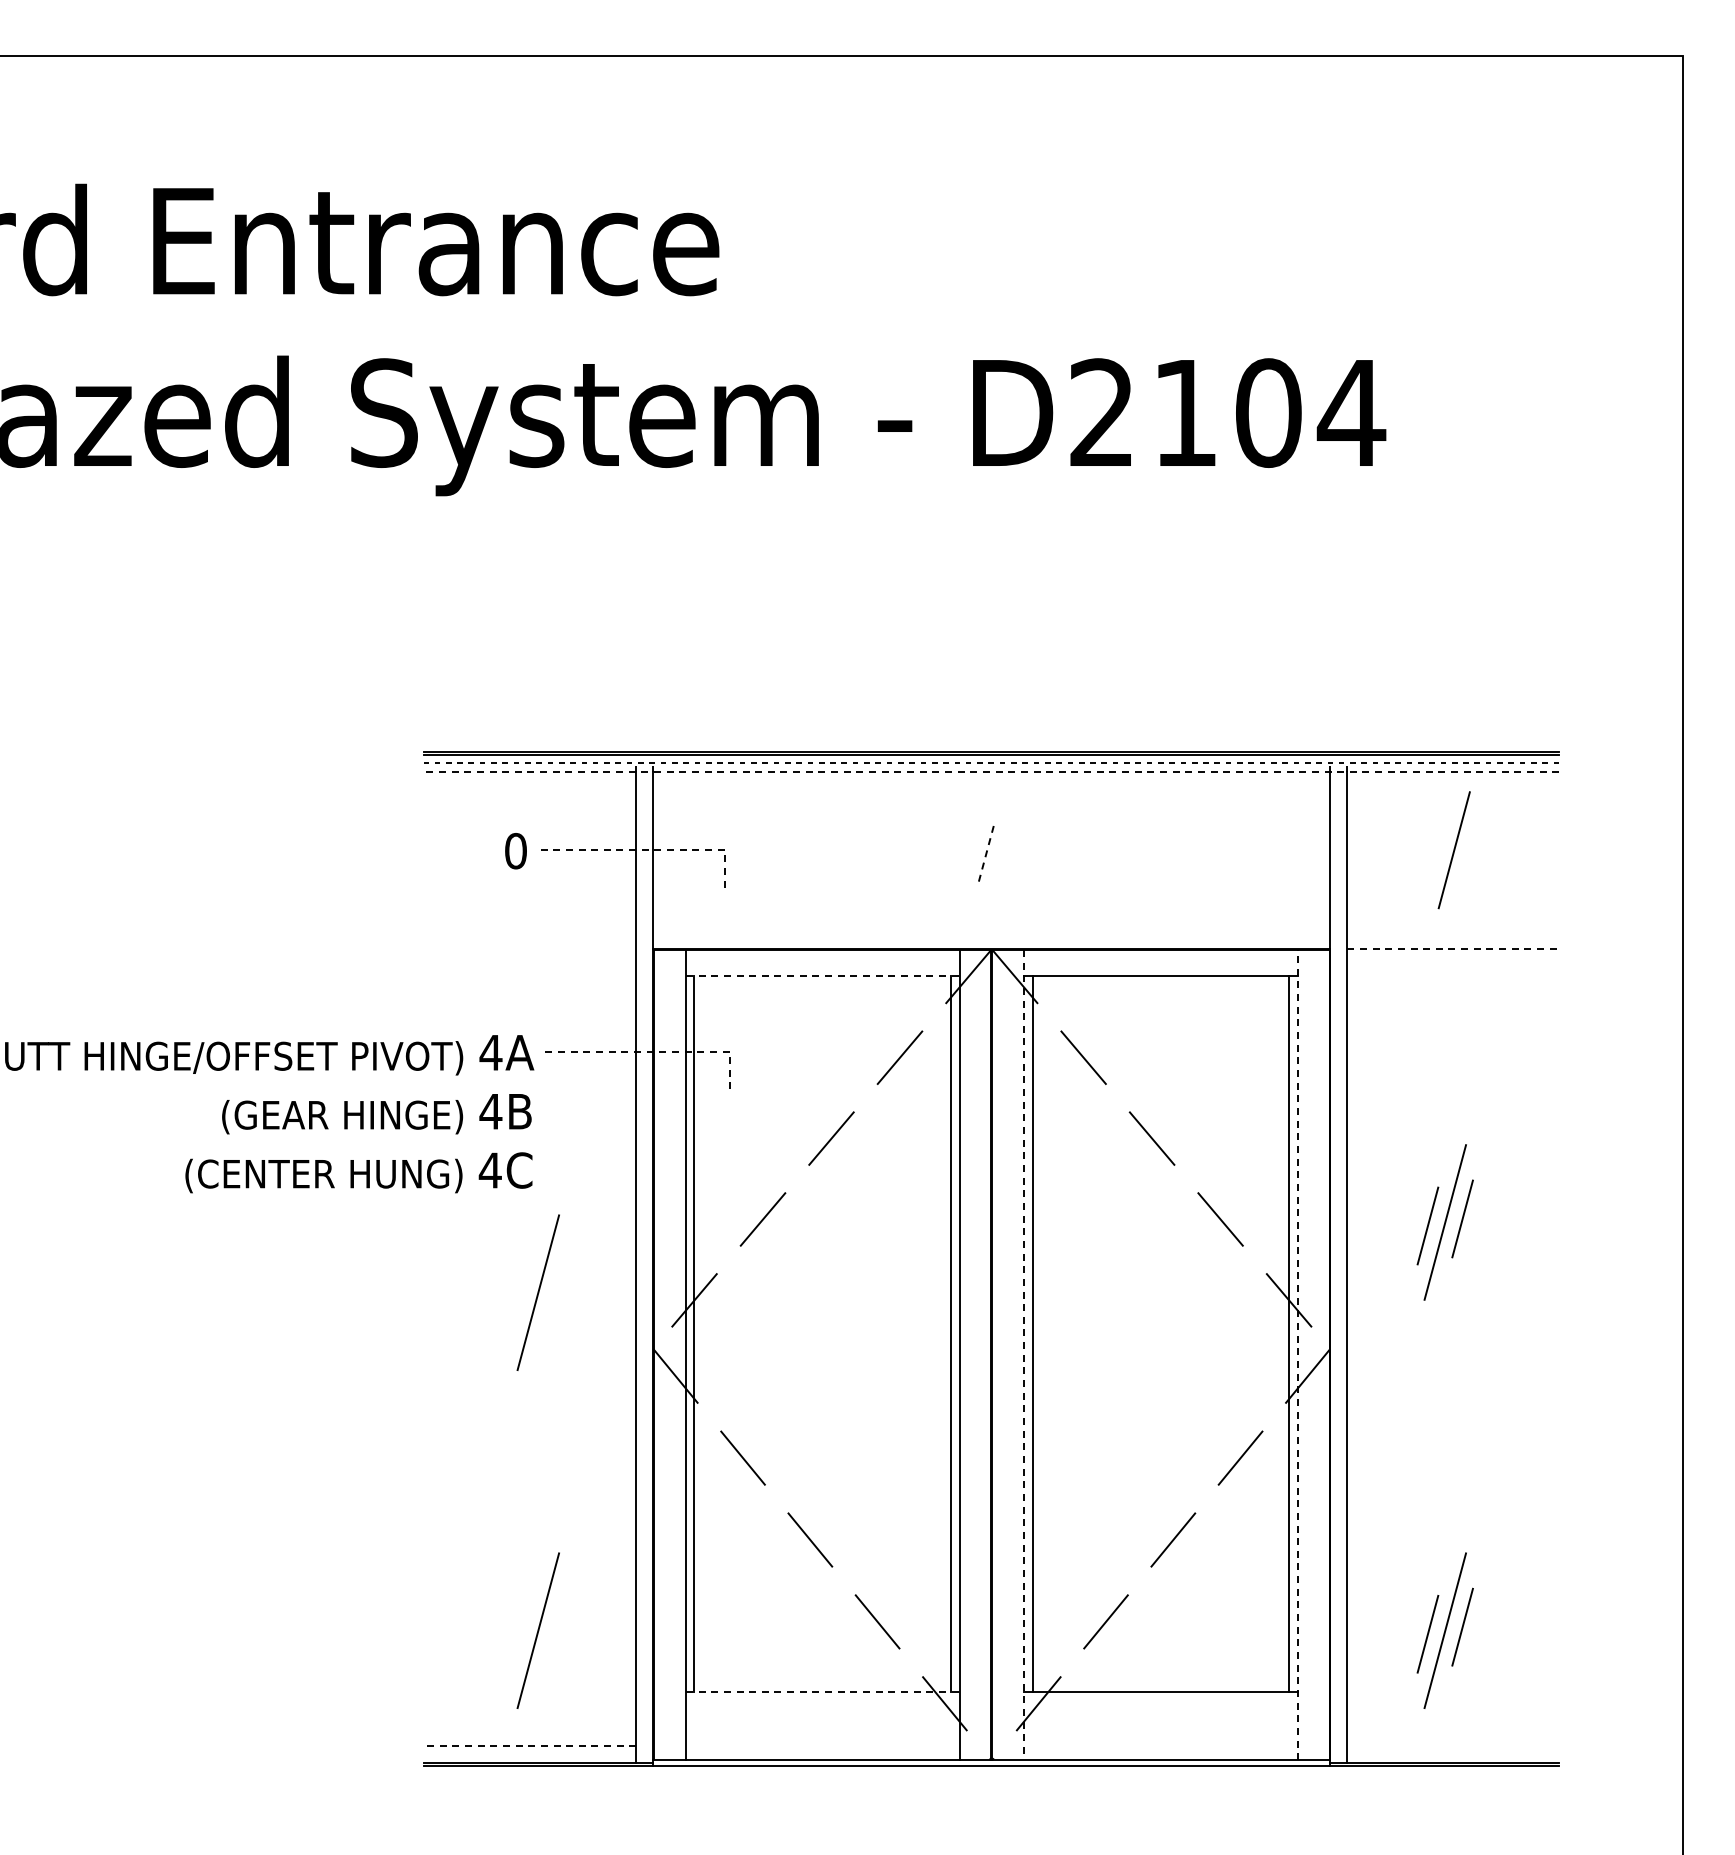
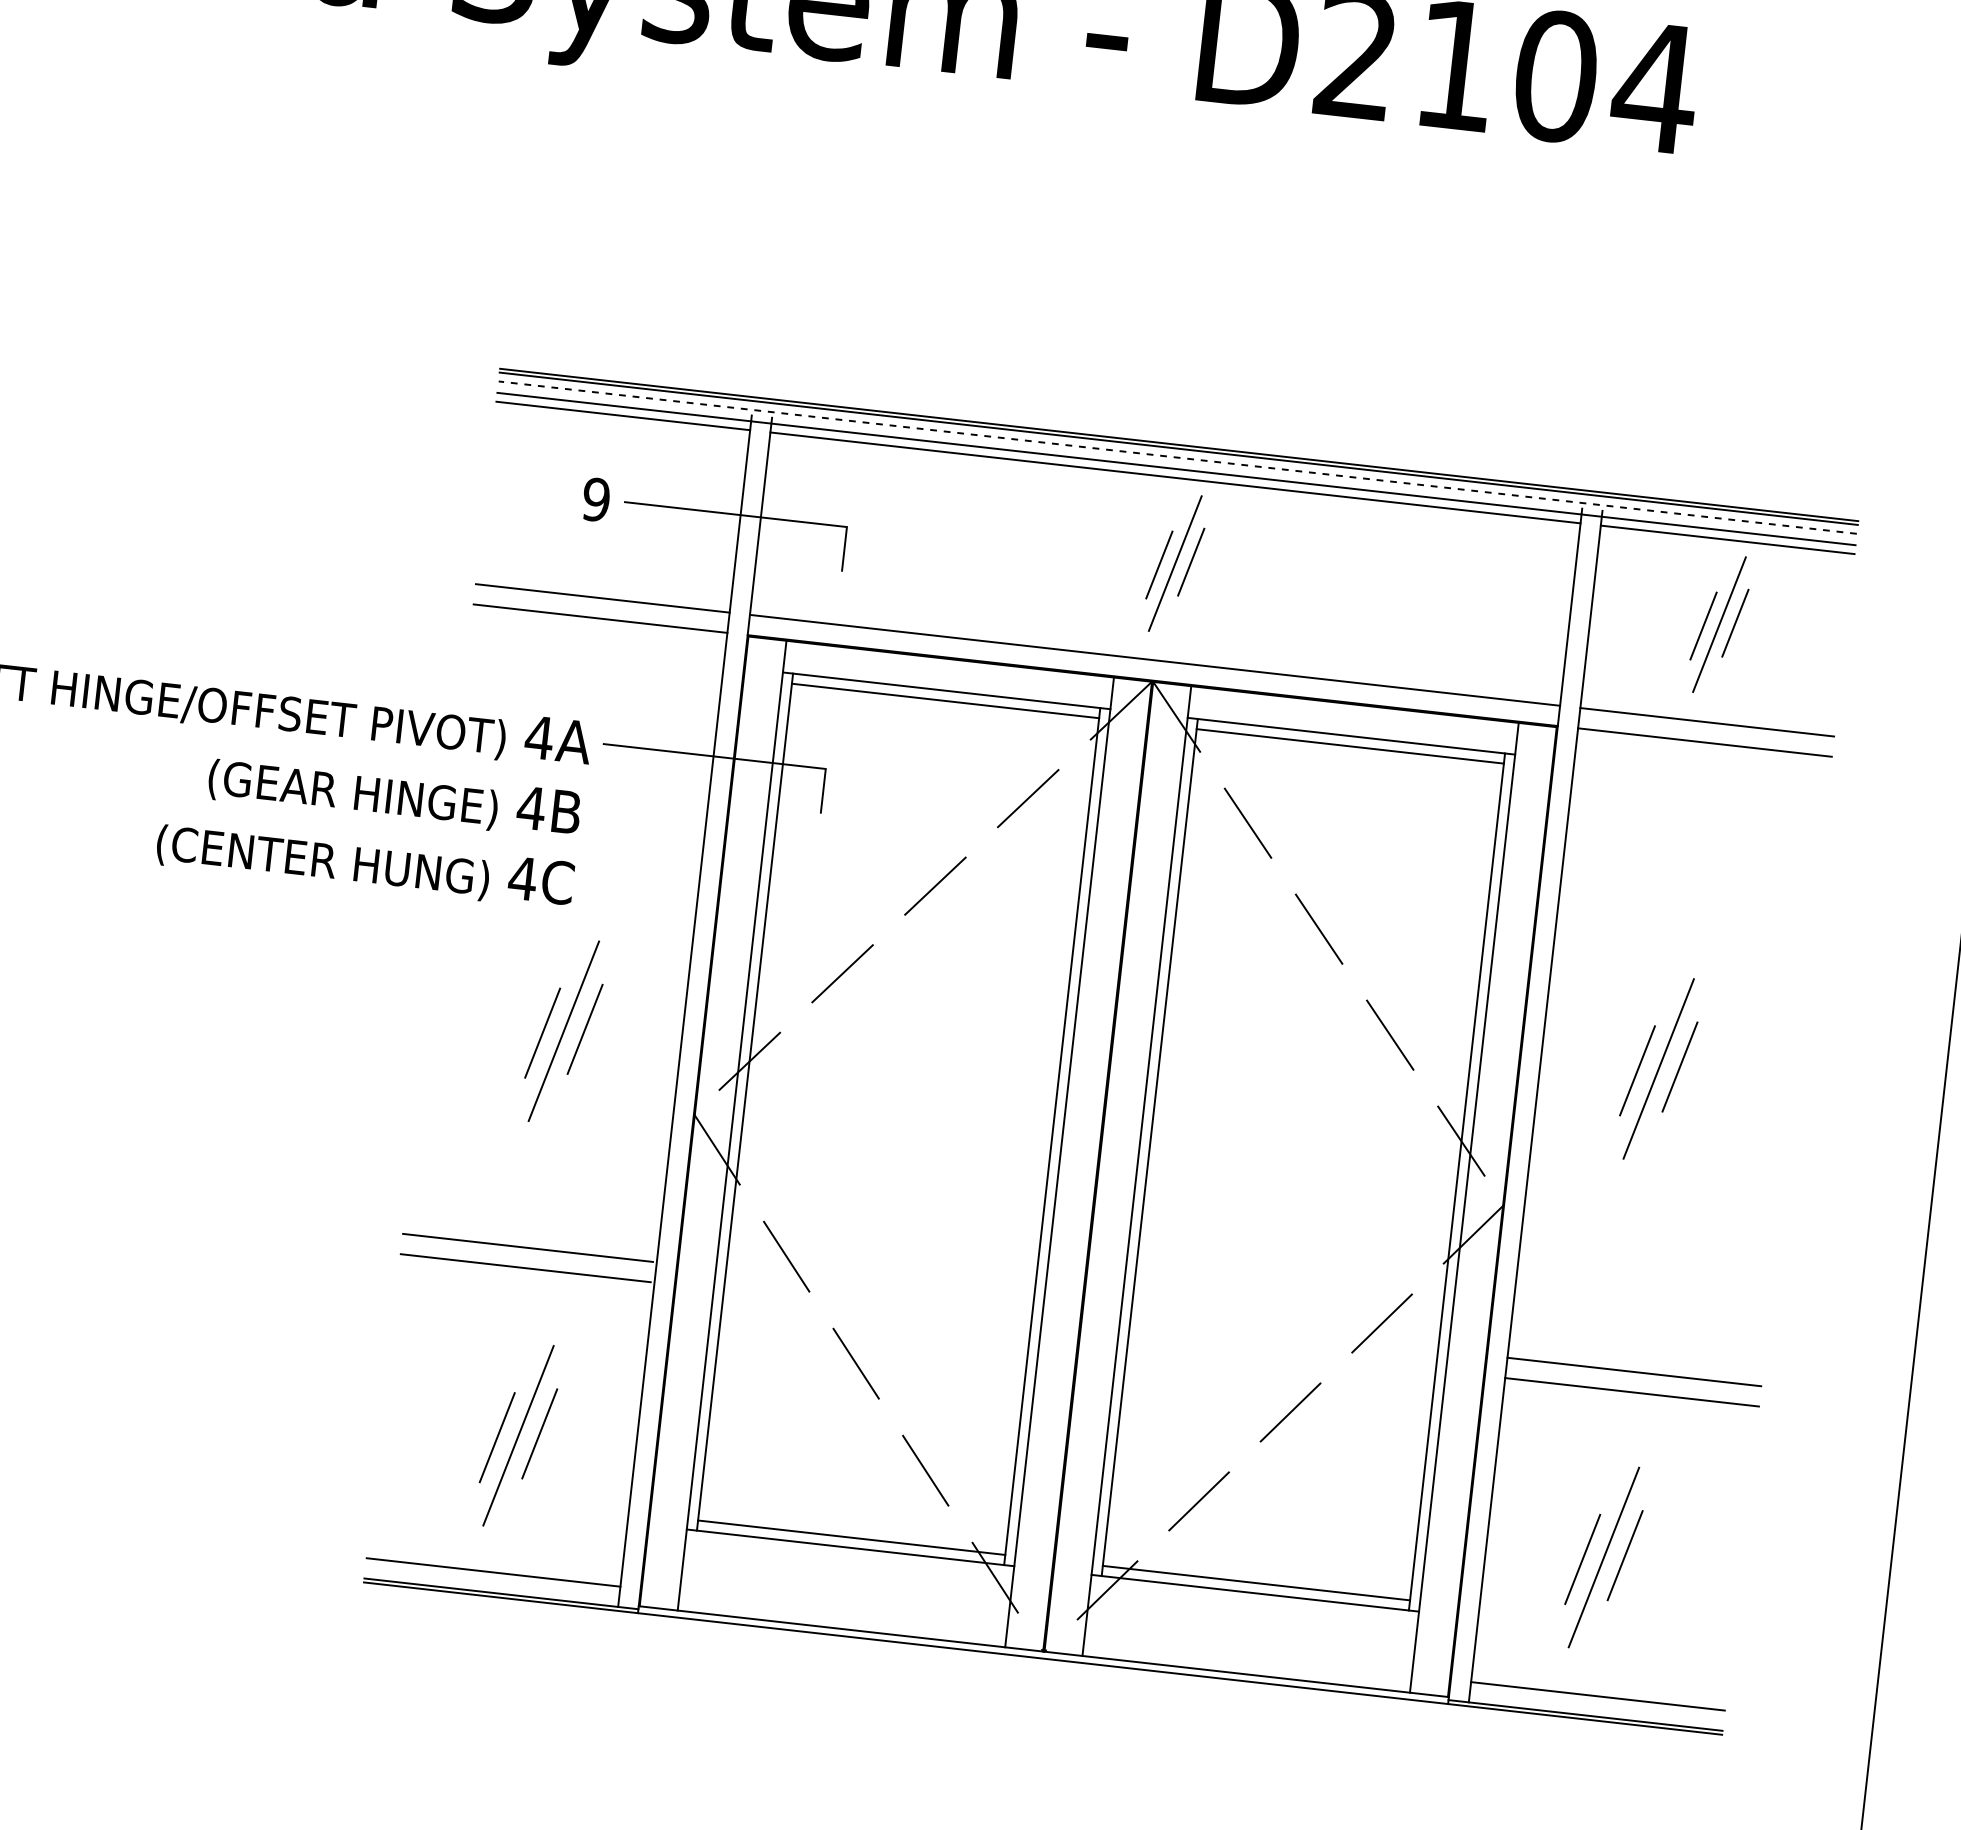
line: (991, 772) -> (1176, 469), dashed -> solid
line: (530, 779) -> (623, 415), added
line: (991, 779) -> (1175, 477), added
line: (1453, 779) -> (1728, 539), added
line: (1012, 847) -> (1191, 562), added
line: (1467, 847) -> (1735, 623), added
line: (651, 850) -> (758, 517), dashed -> solid
line: (999, 850) -> (1175, 563), added
text: (515, 851) -> (595, 500), 0 -> 9
line: (986, 852) -> (1159, 564), dashed -> solid
line: (1441, 852) -> (1703, 625), added
line: (530, 931) -> (602, 597), added
line: (991, 931) -> (1154, 659), added
line: (1453, 931) -> (1707, 721), added
line: (530, 948) -> (600, 618), added
line: (1453, 948) -> (1705, 742), dashed -> solid
line: (822, 976) -> (946, 690), dashed -> solid
line: (822, 984) -> (945, 700), added
line: (1160, 984) -> (1349, 745), added
line: (656, 1052) -> (737, 759), dashed -> solid
line: (555, 1288) -> (584, 1028), added
line: (520, 1295) -> (542, 1032), added
line: (1297, 1354) -> (1464, 1207), dashed -> solid
line: (1024, 1355) -> (1137, 1171), dashed -> solid
line: (528, 1474) -> (527, 1247), added
line: (1453, 1474) -> (1634, 1371), added
line: (528, 1491) -> (525, 1267), added
line: (1453, 1491) -> (1632, 1392), added
line: (555, 1626) -> (539, 1433), added
line: (520, 1633) -> (496, 1436), added
line: (822, 1684) -> (851, 1538), added
line: (1160, 1684) -> (1255, 1583), added
line: (822, 1692) -> (850, 1547), dashed -> solid
line: (530, 1745) -> (493, 1572), dashed -> solid
line: (1453, 1745) -> (1598, 1695), added

